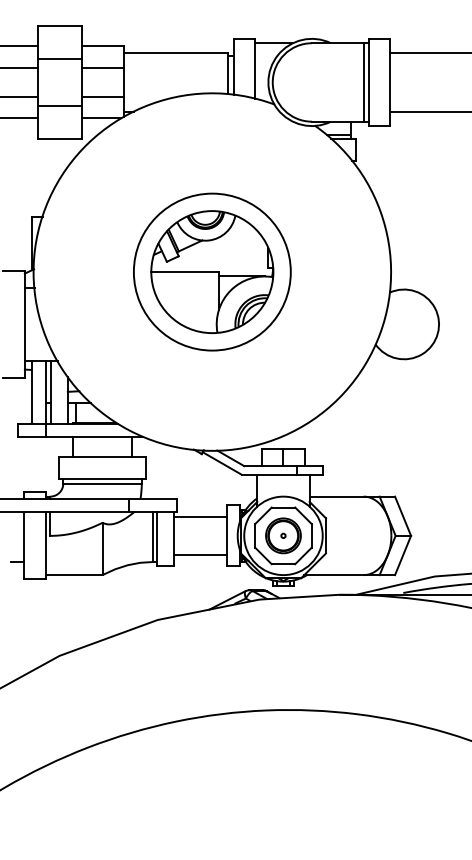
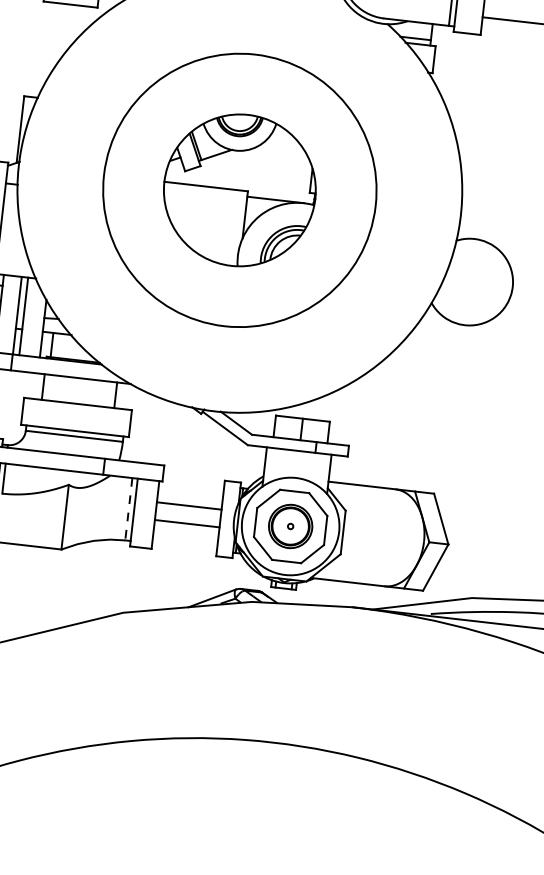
circle: (211, 271) -> (238, 189), size x1.4
line: (200, 517) -> (187, 524), moved
line: (152, 537) -> (128, 510), solid -> dashed
line: (200, 554) -> (189, 505), moved

